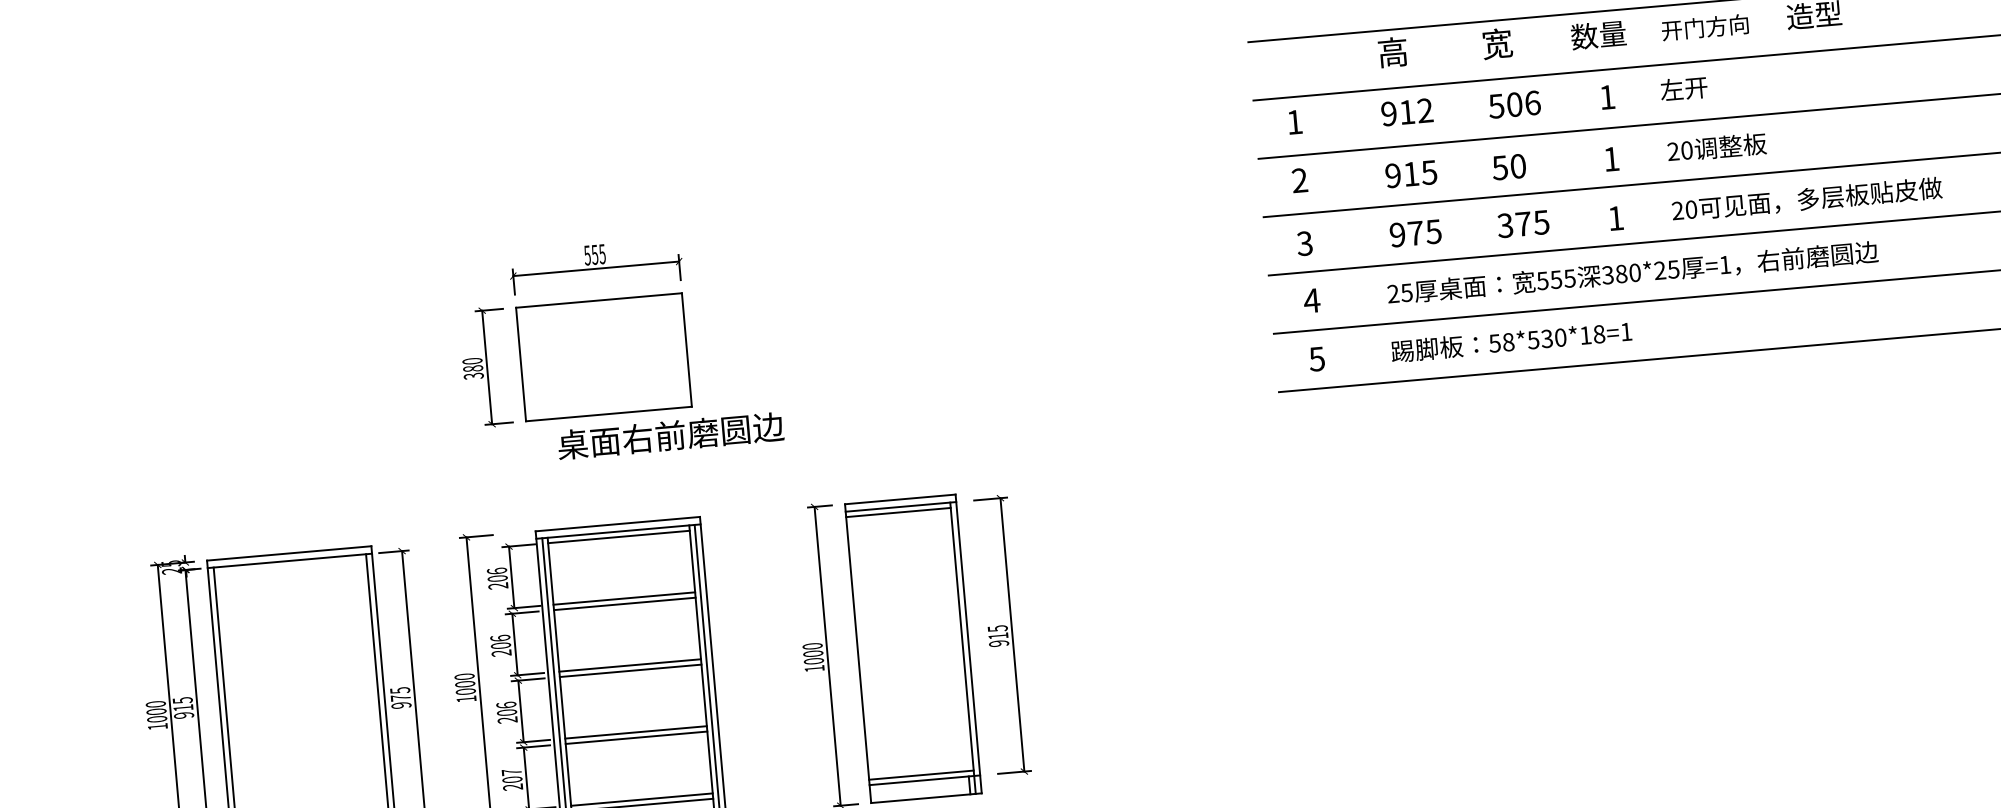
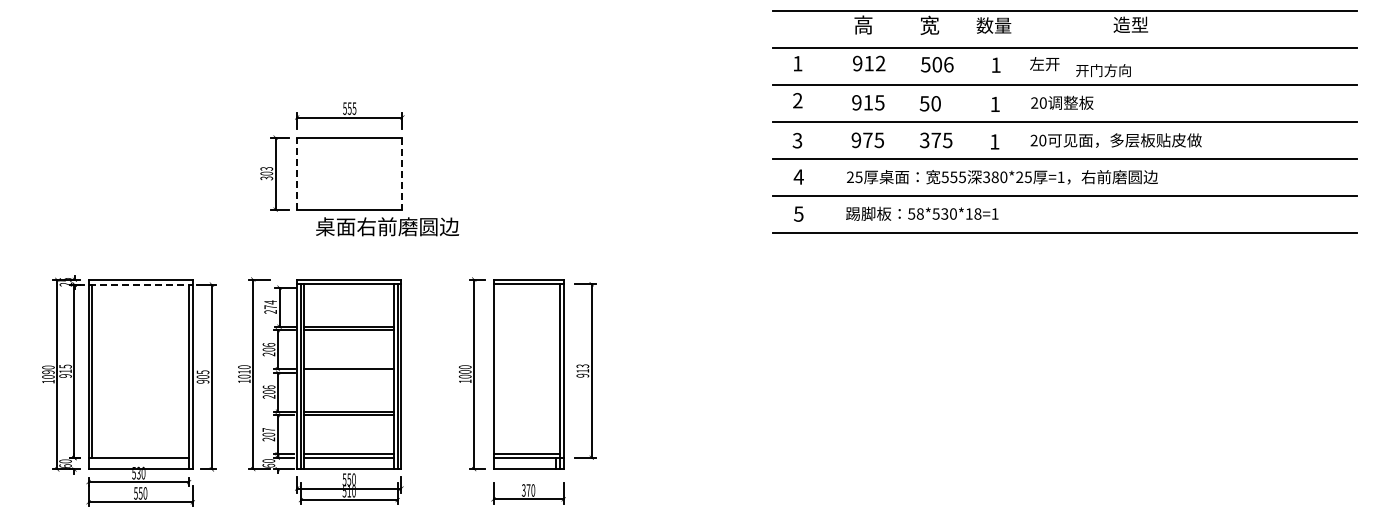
text: (1705, 27) -> (1103, 70), moved
line: (687, 351) -> (402, 174), solid -> dashed
line: (521, 364) -> (297, 173), solid -> dashed
text: (472, 365) -> (266, 171), 380 -> 303
line: (898, 512) -> (526, 287), removed
line: (619, 536) -> (349, 287), removed
line: (291, 560) -> (141, 284), solid -> dashed
text: (497, 574) -> (270, 304), 206 -> 274
text: (995, 627) -> (581, 365), 915 -> 913
line: (630, 670) -> (349, 372), removed
text: (465, 683) -> (244, 371), 1000 -> 1010
text: (399, 697) -> (202, 376), 975 -> 905
text: (156, 712) -> (48, 372), 1000 -> 1090

